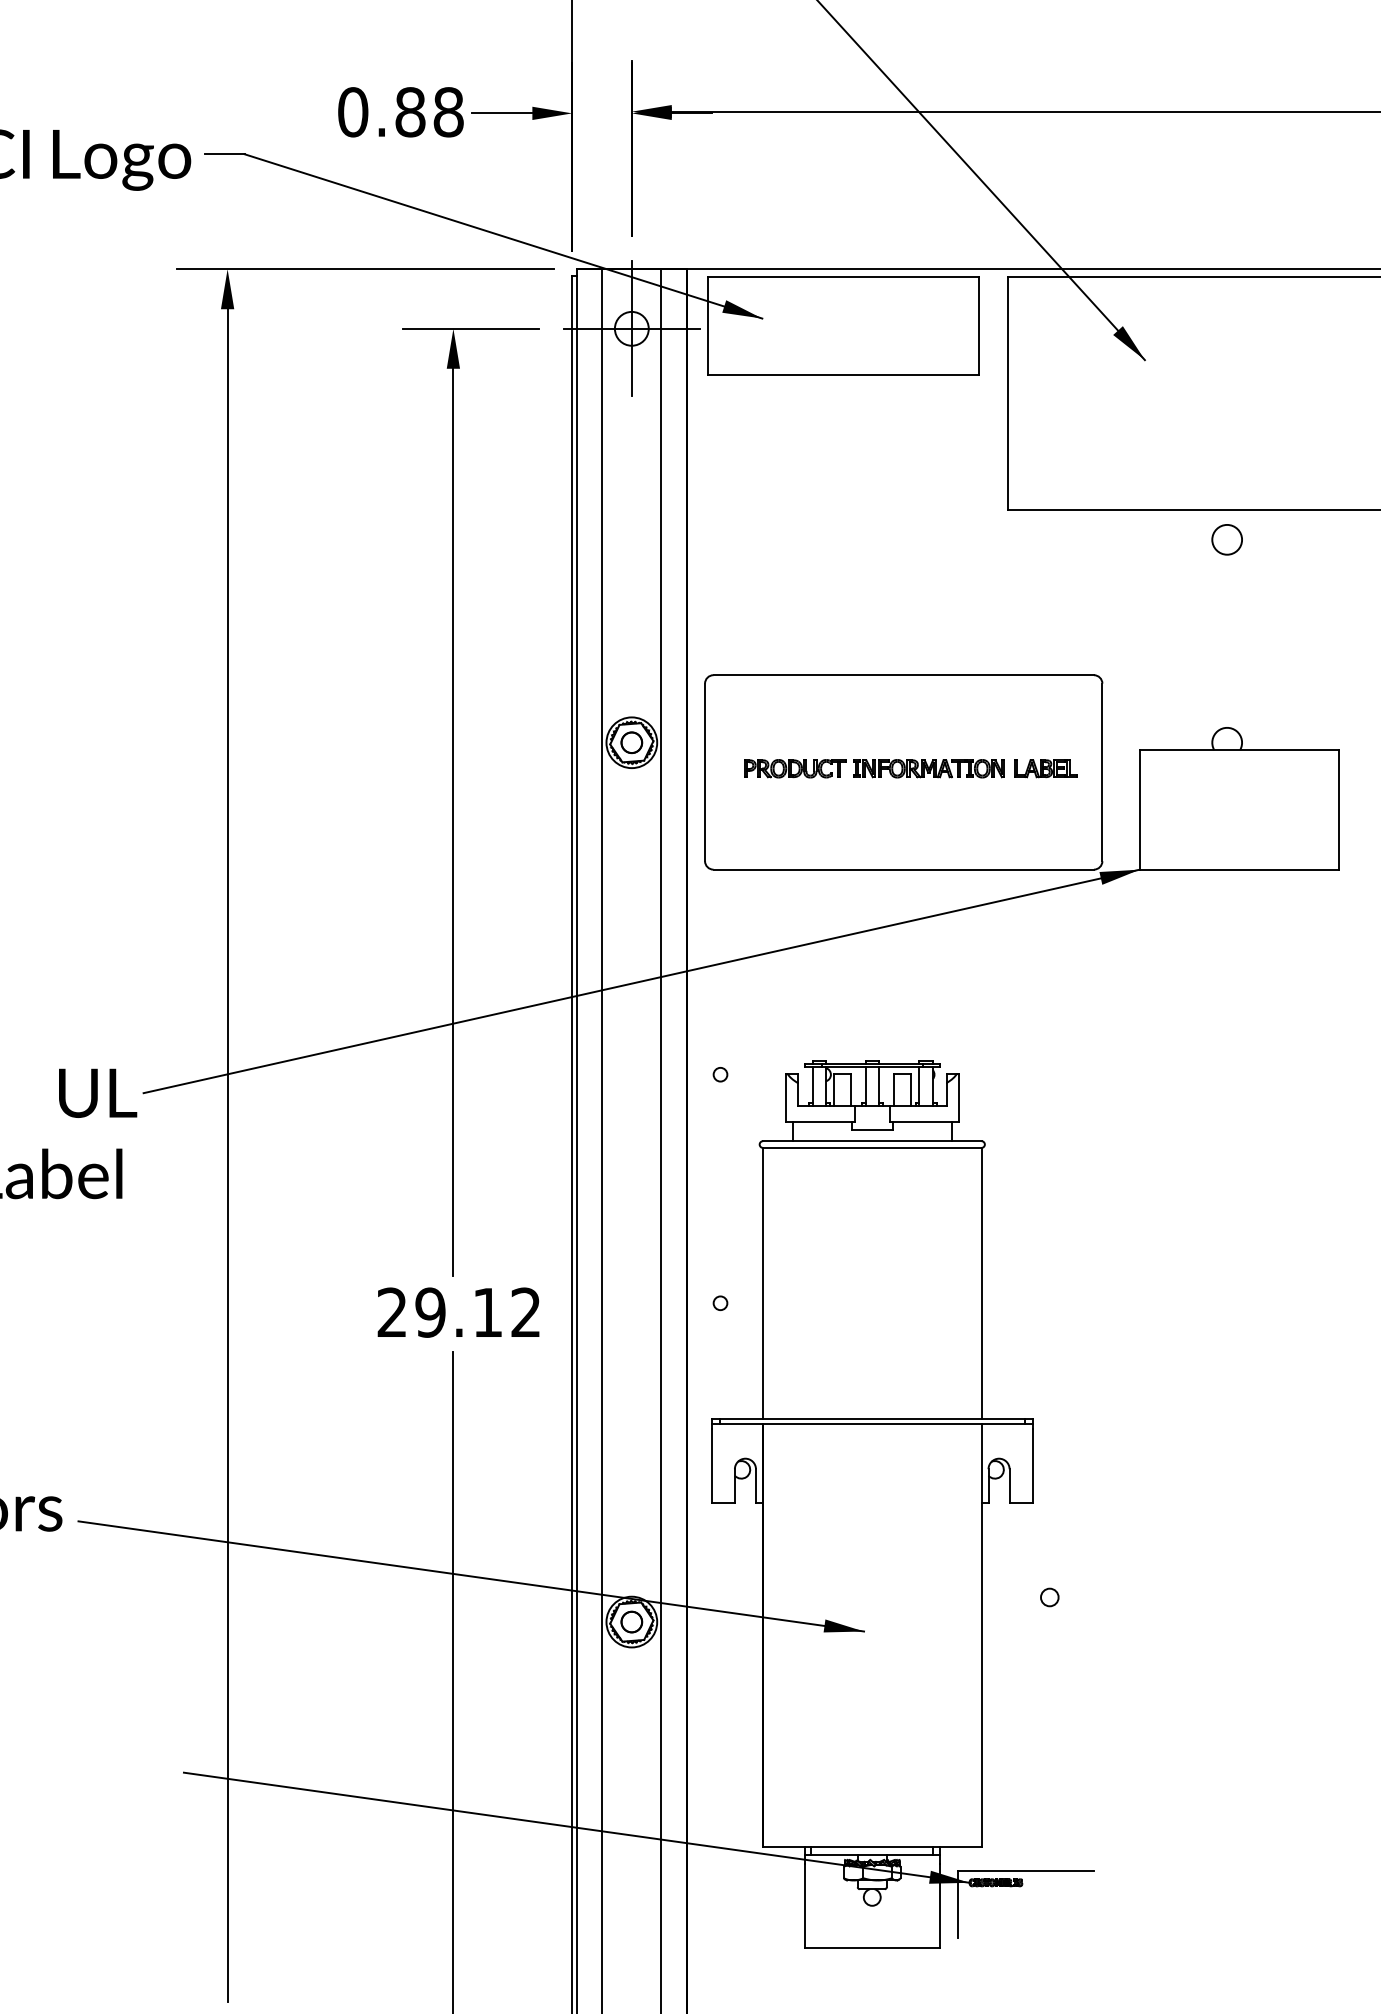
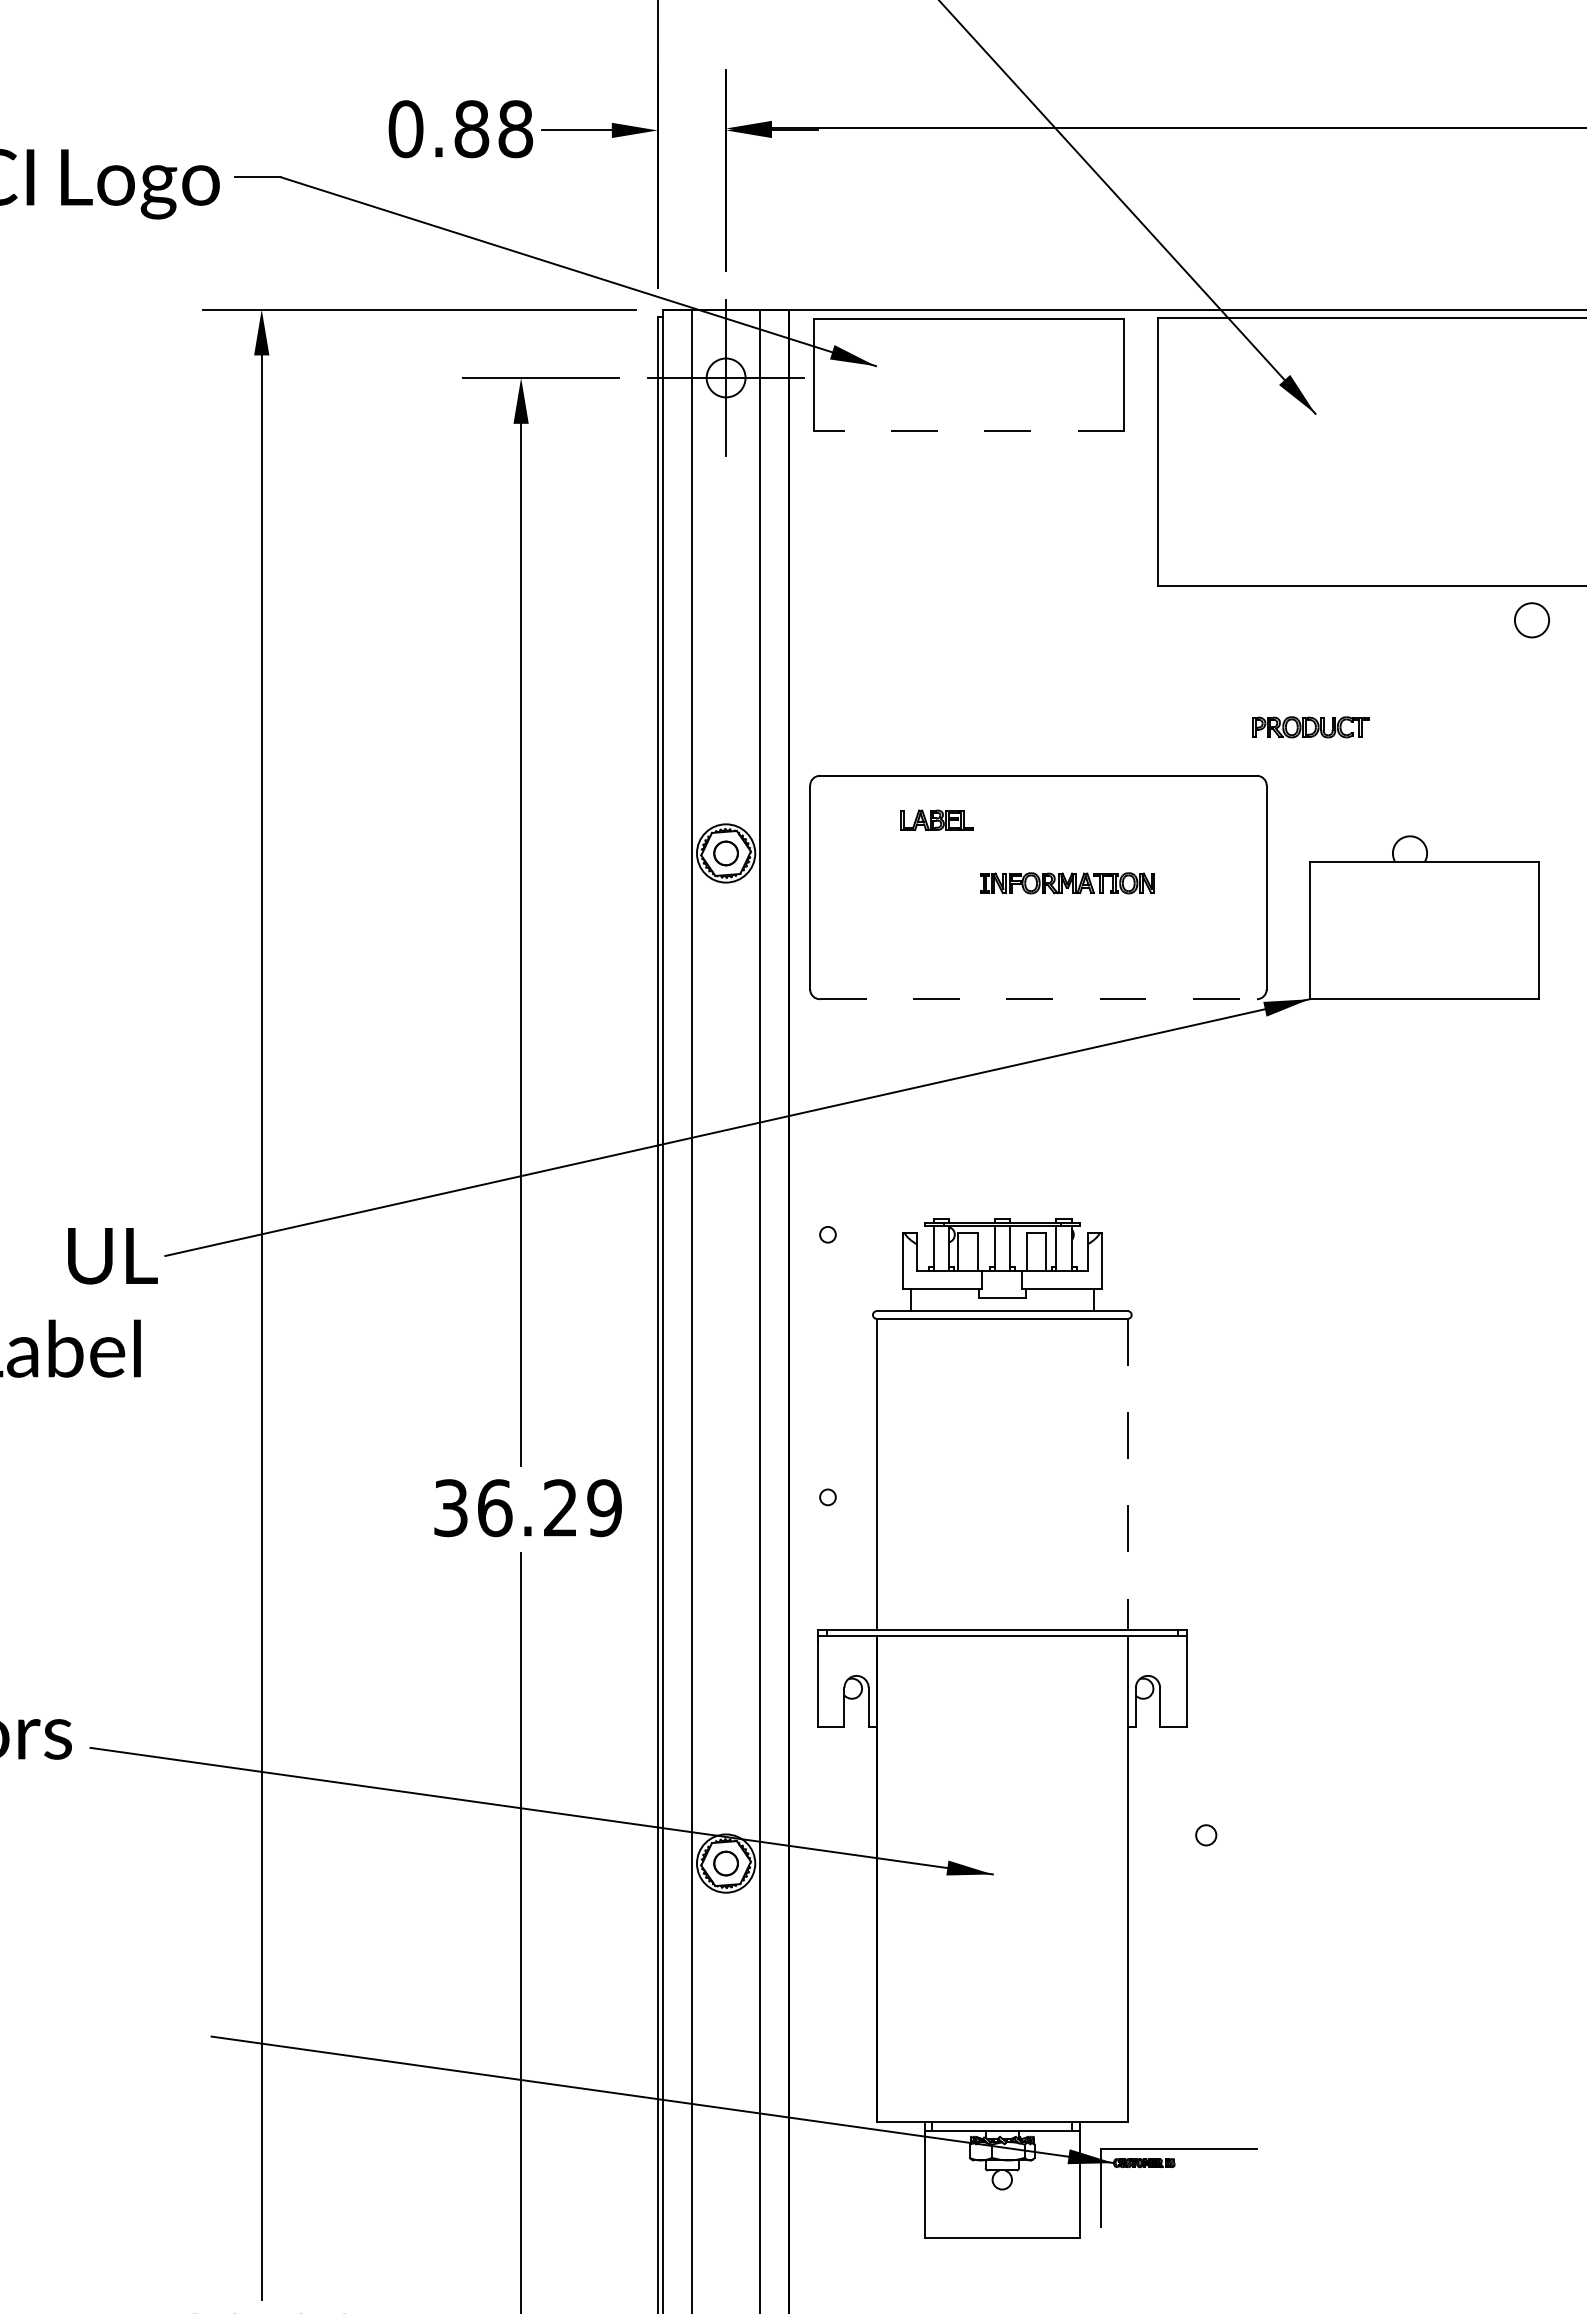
line: (842, 374) -> (968, 430), solid -> dashed
circle: (1226, 539) -> (1531, 620), moved
part: (794, 768) -> (1310, 727), moved
part: (1045, 768) -> (936, 819), moved
line: (903, 869) -> (1038, 999), solid -> dashed
line: (981, 1283) -> (1127, 1474), solid -> dashed
text: (458, 1312) -> (527, 1508), 29.12 -> 36.29

